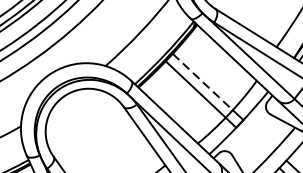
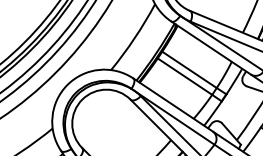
line: (202, 81) -> (189, 69), dashed -> solid

